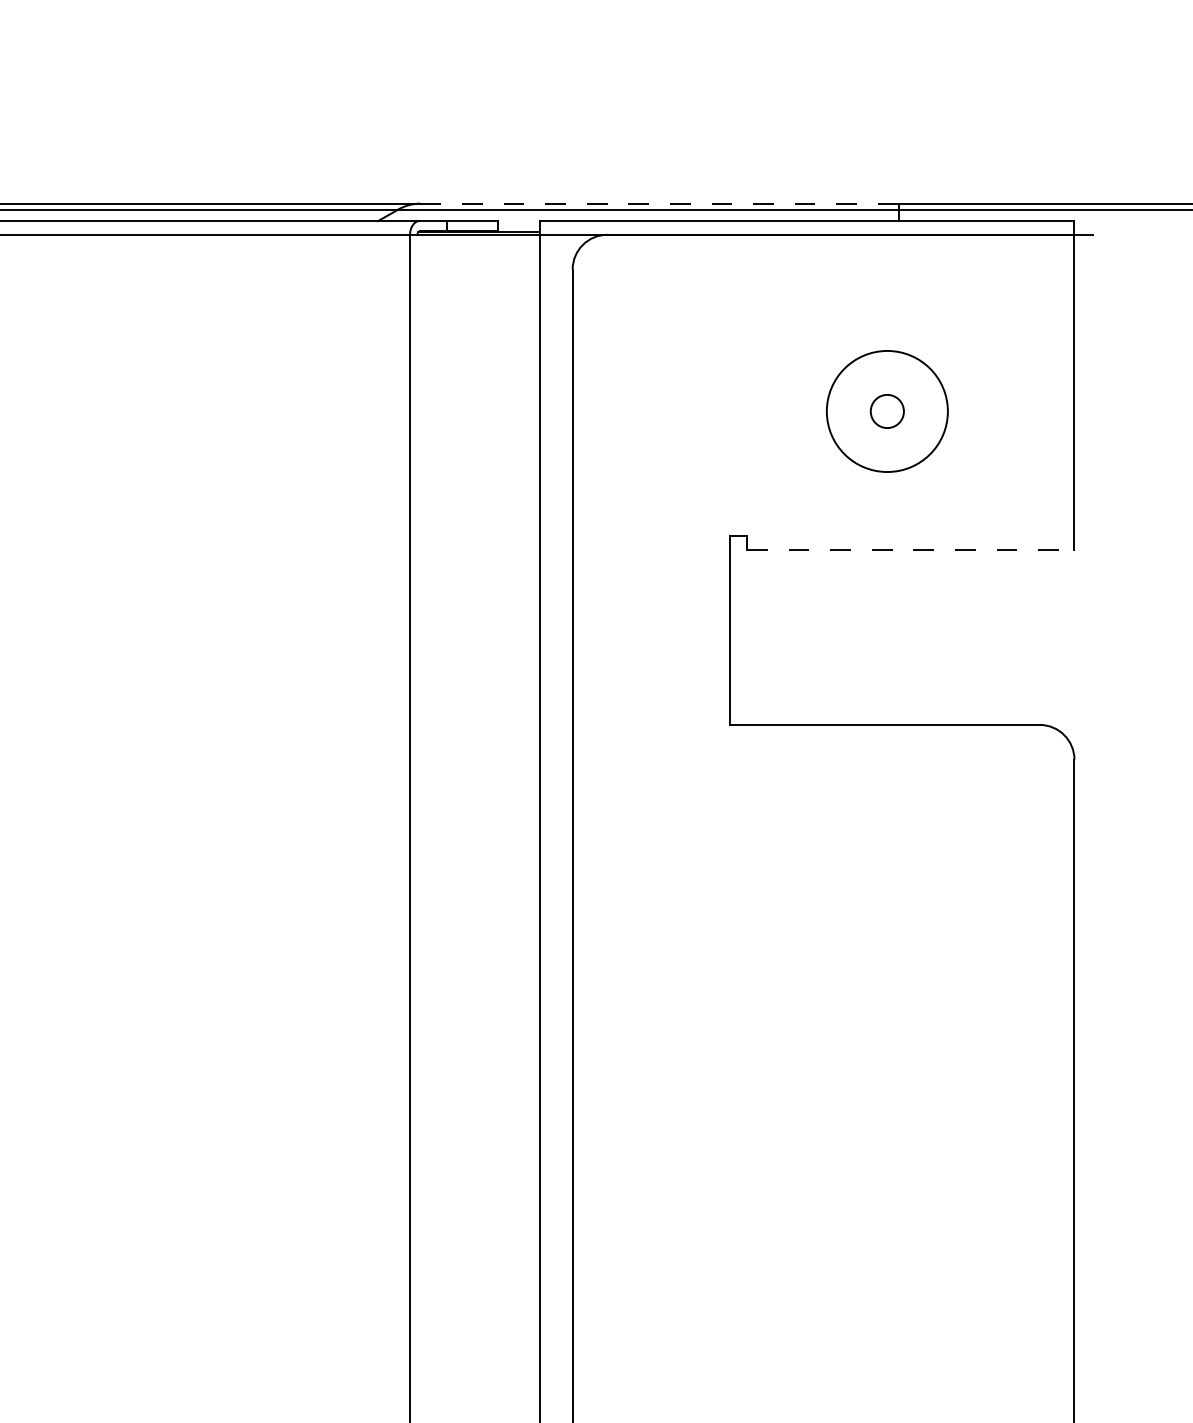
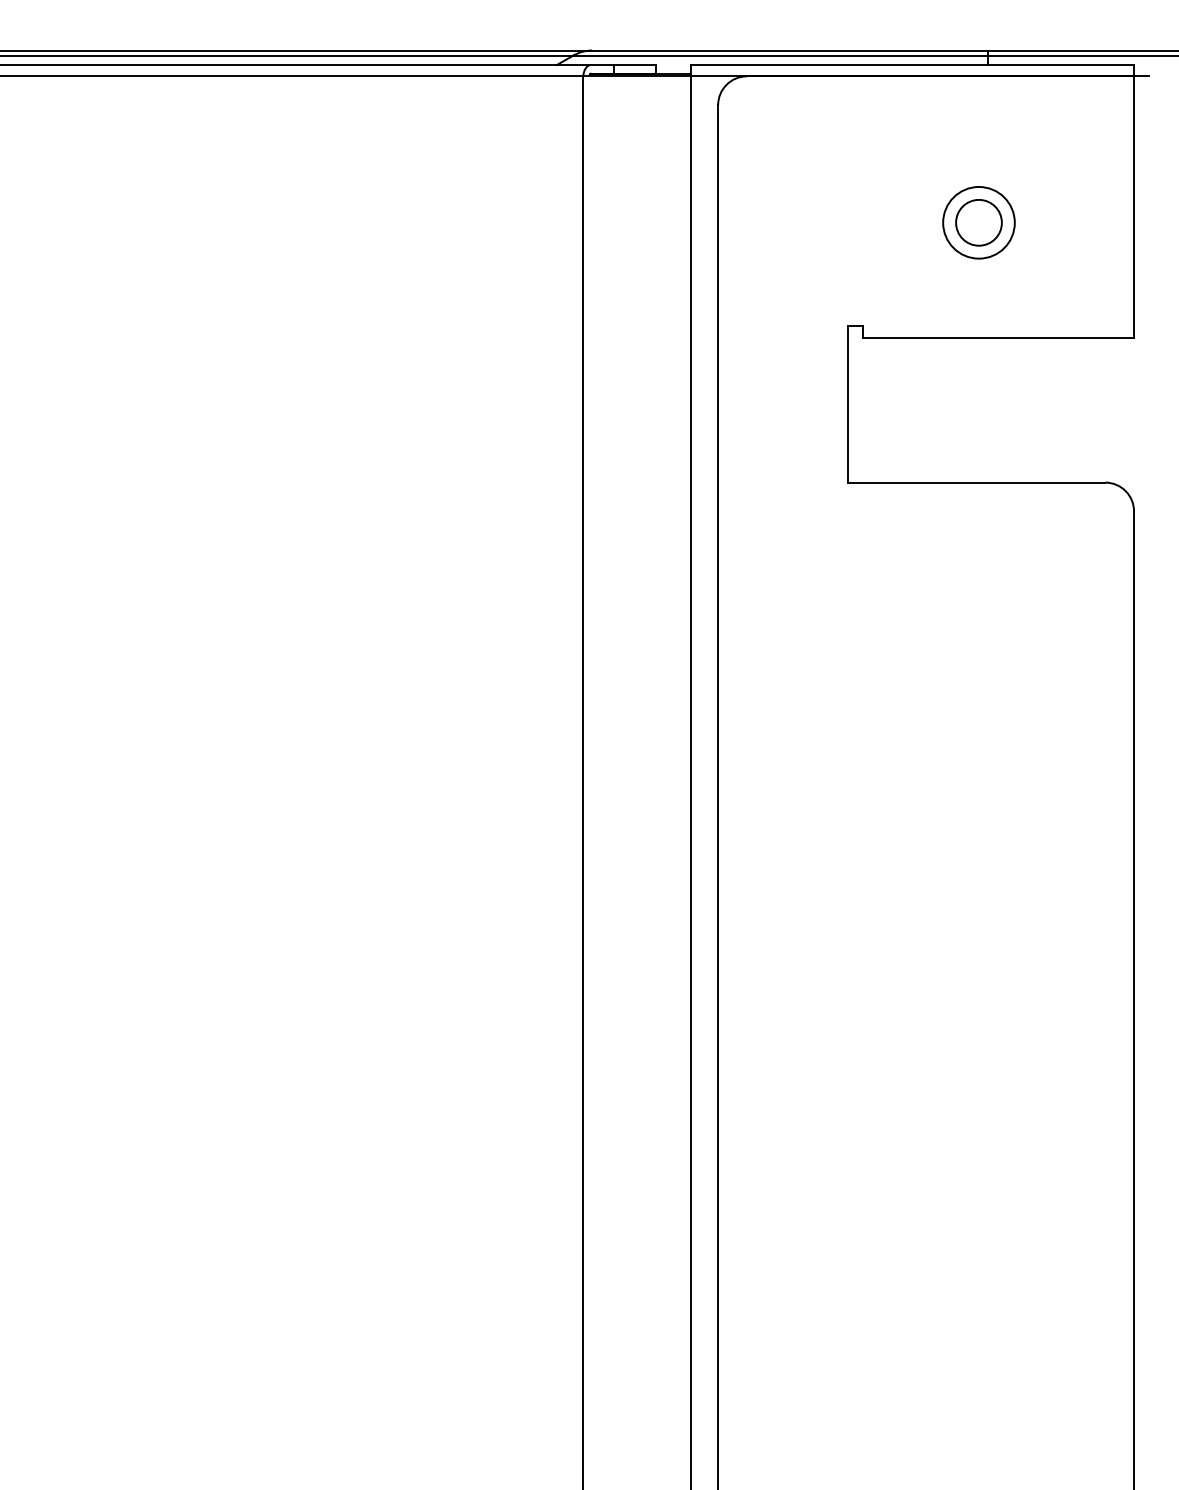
line: (659, 203) -> (790, 50), dashed -> solid
circle: (886, 411) -> (978, 222), size x0.71
circle: (886, 411) -> (978, 222), size x1.67
line: (910, 549) -> (998, 337), dashed -> solid

